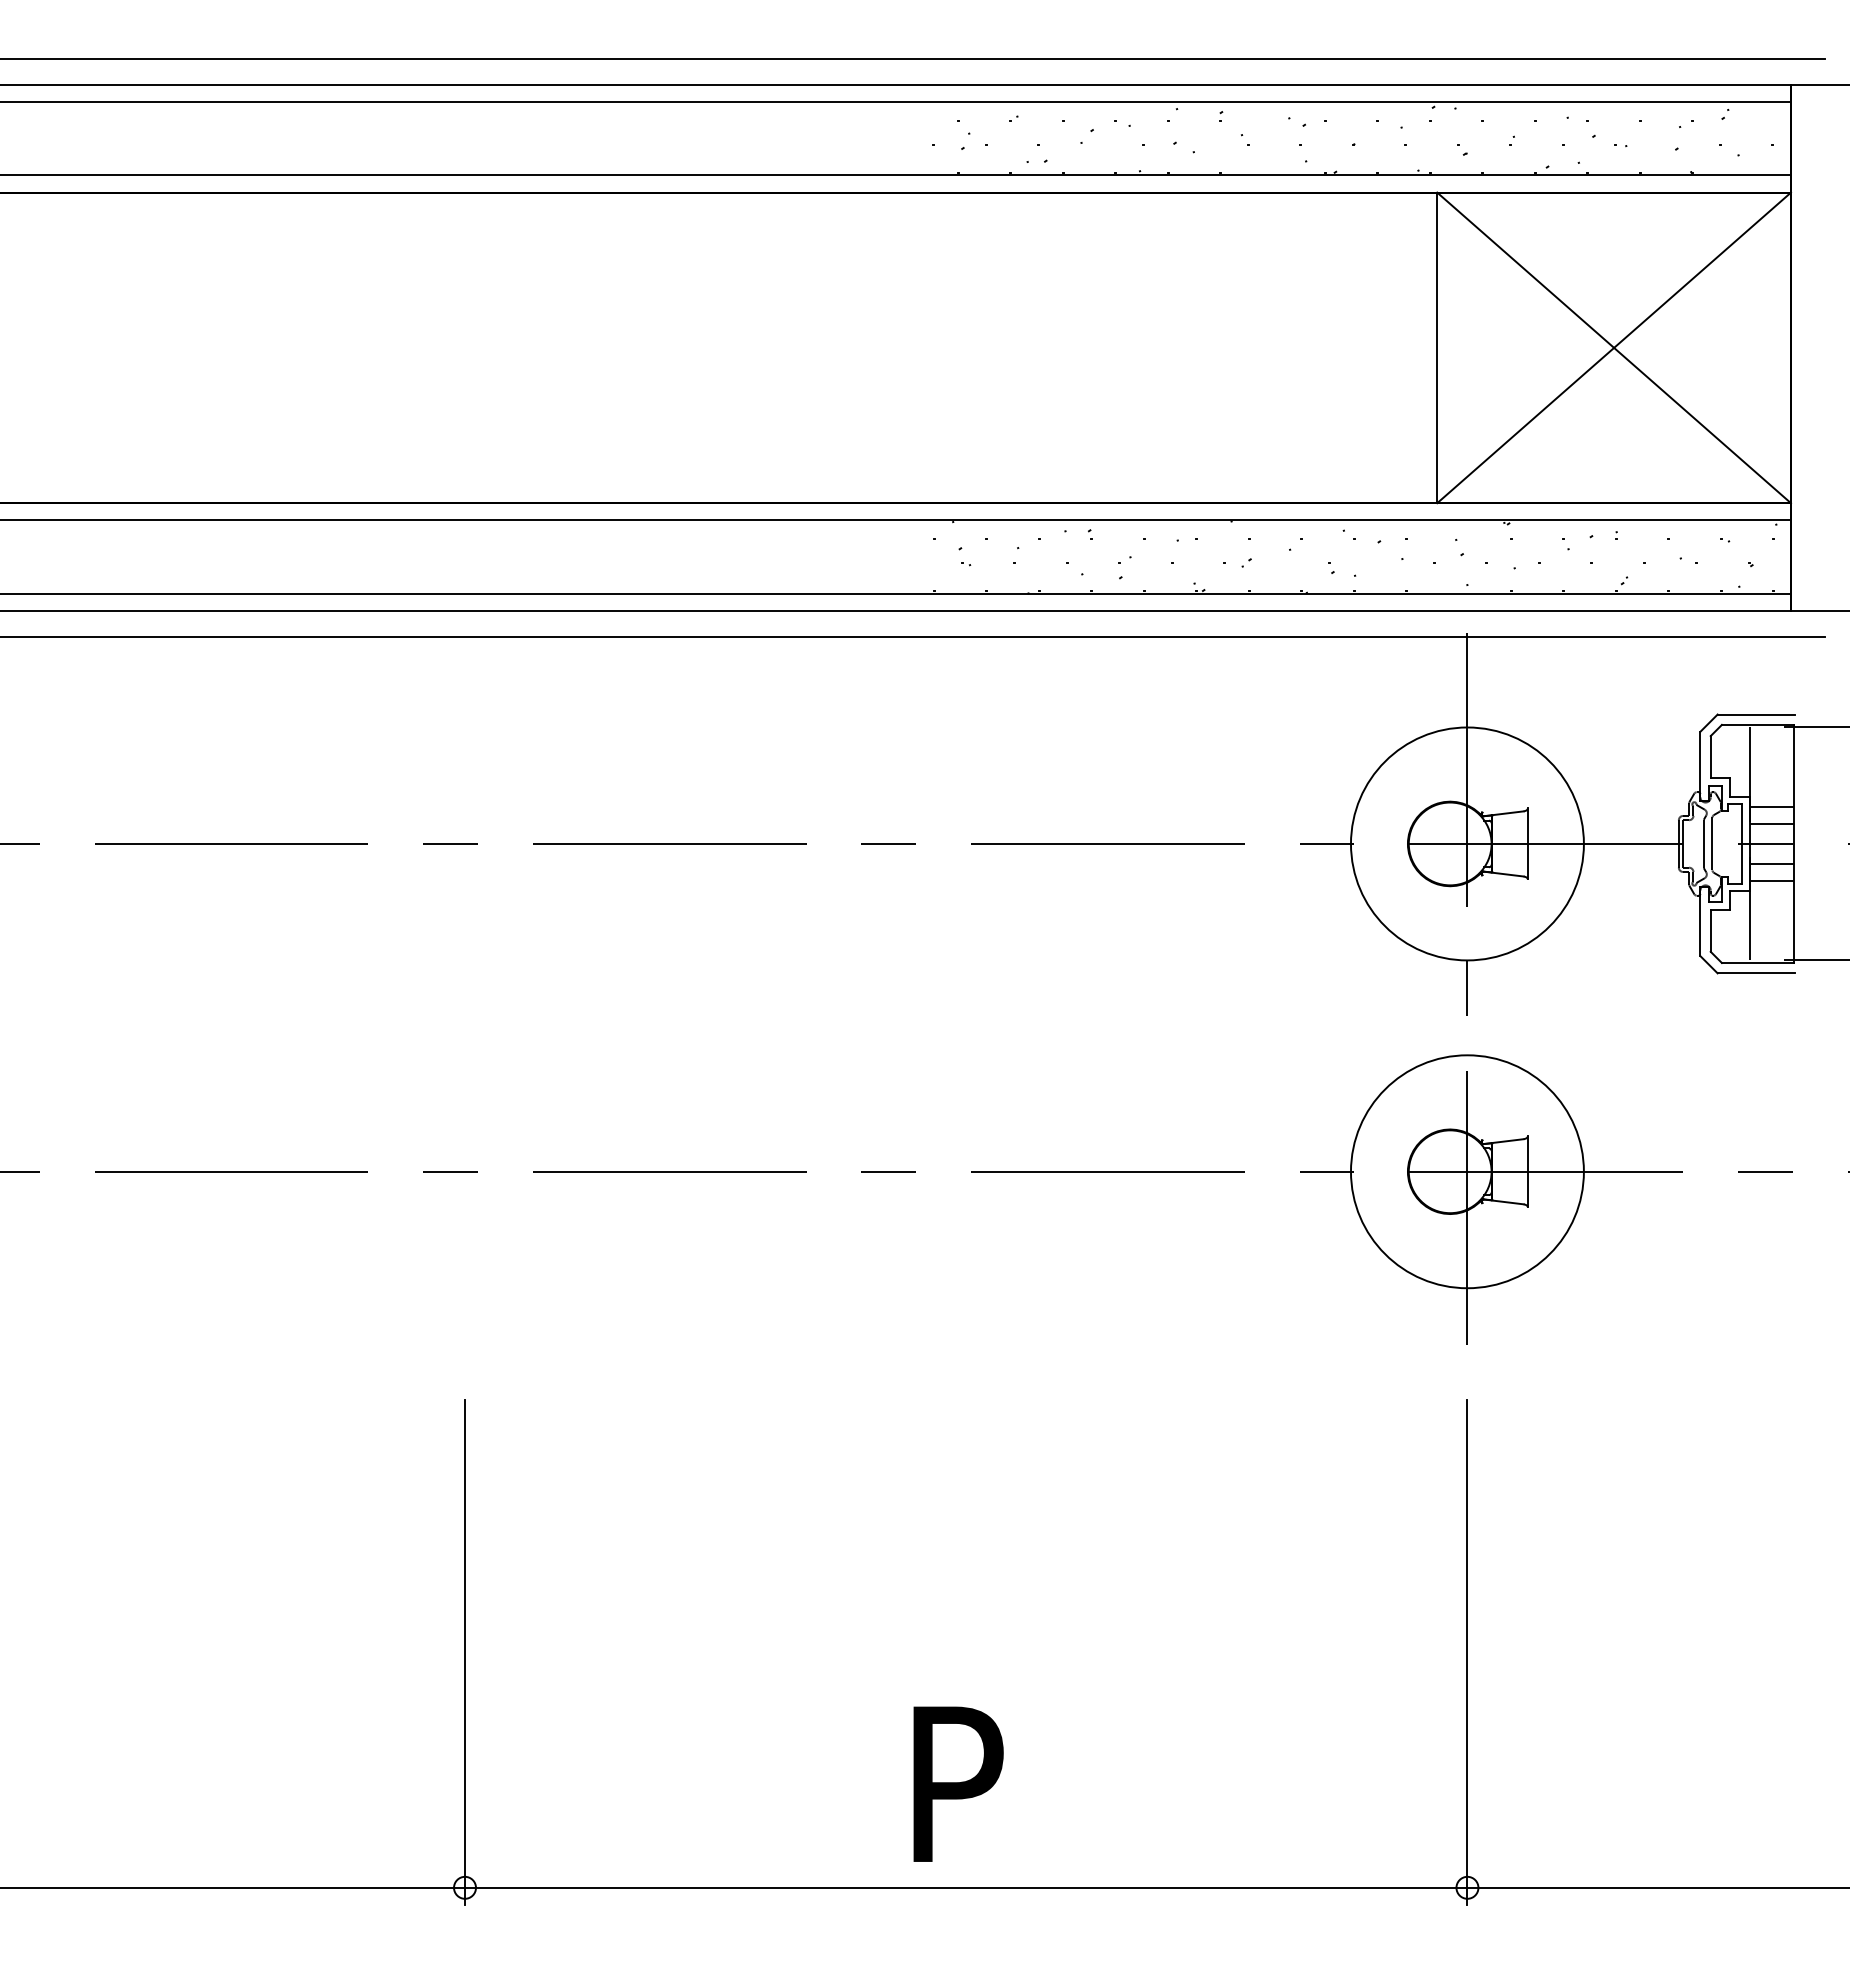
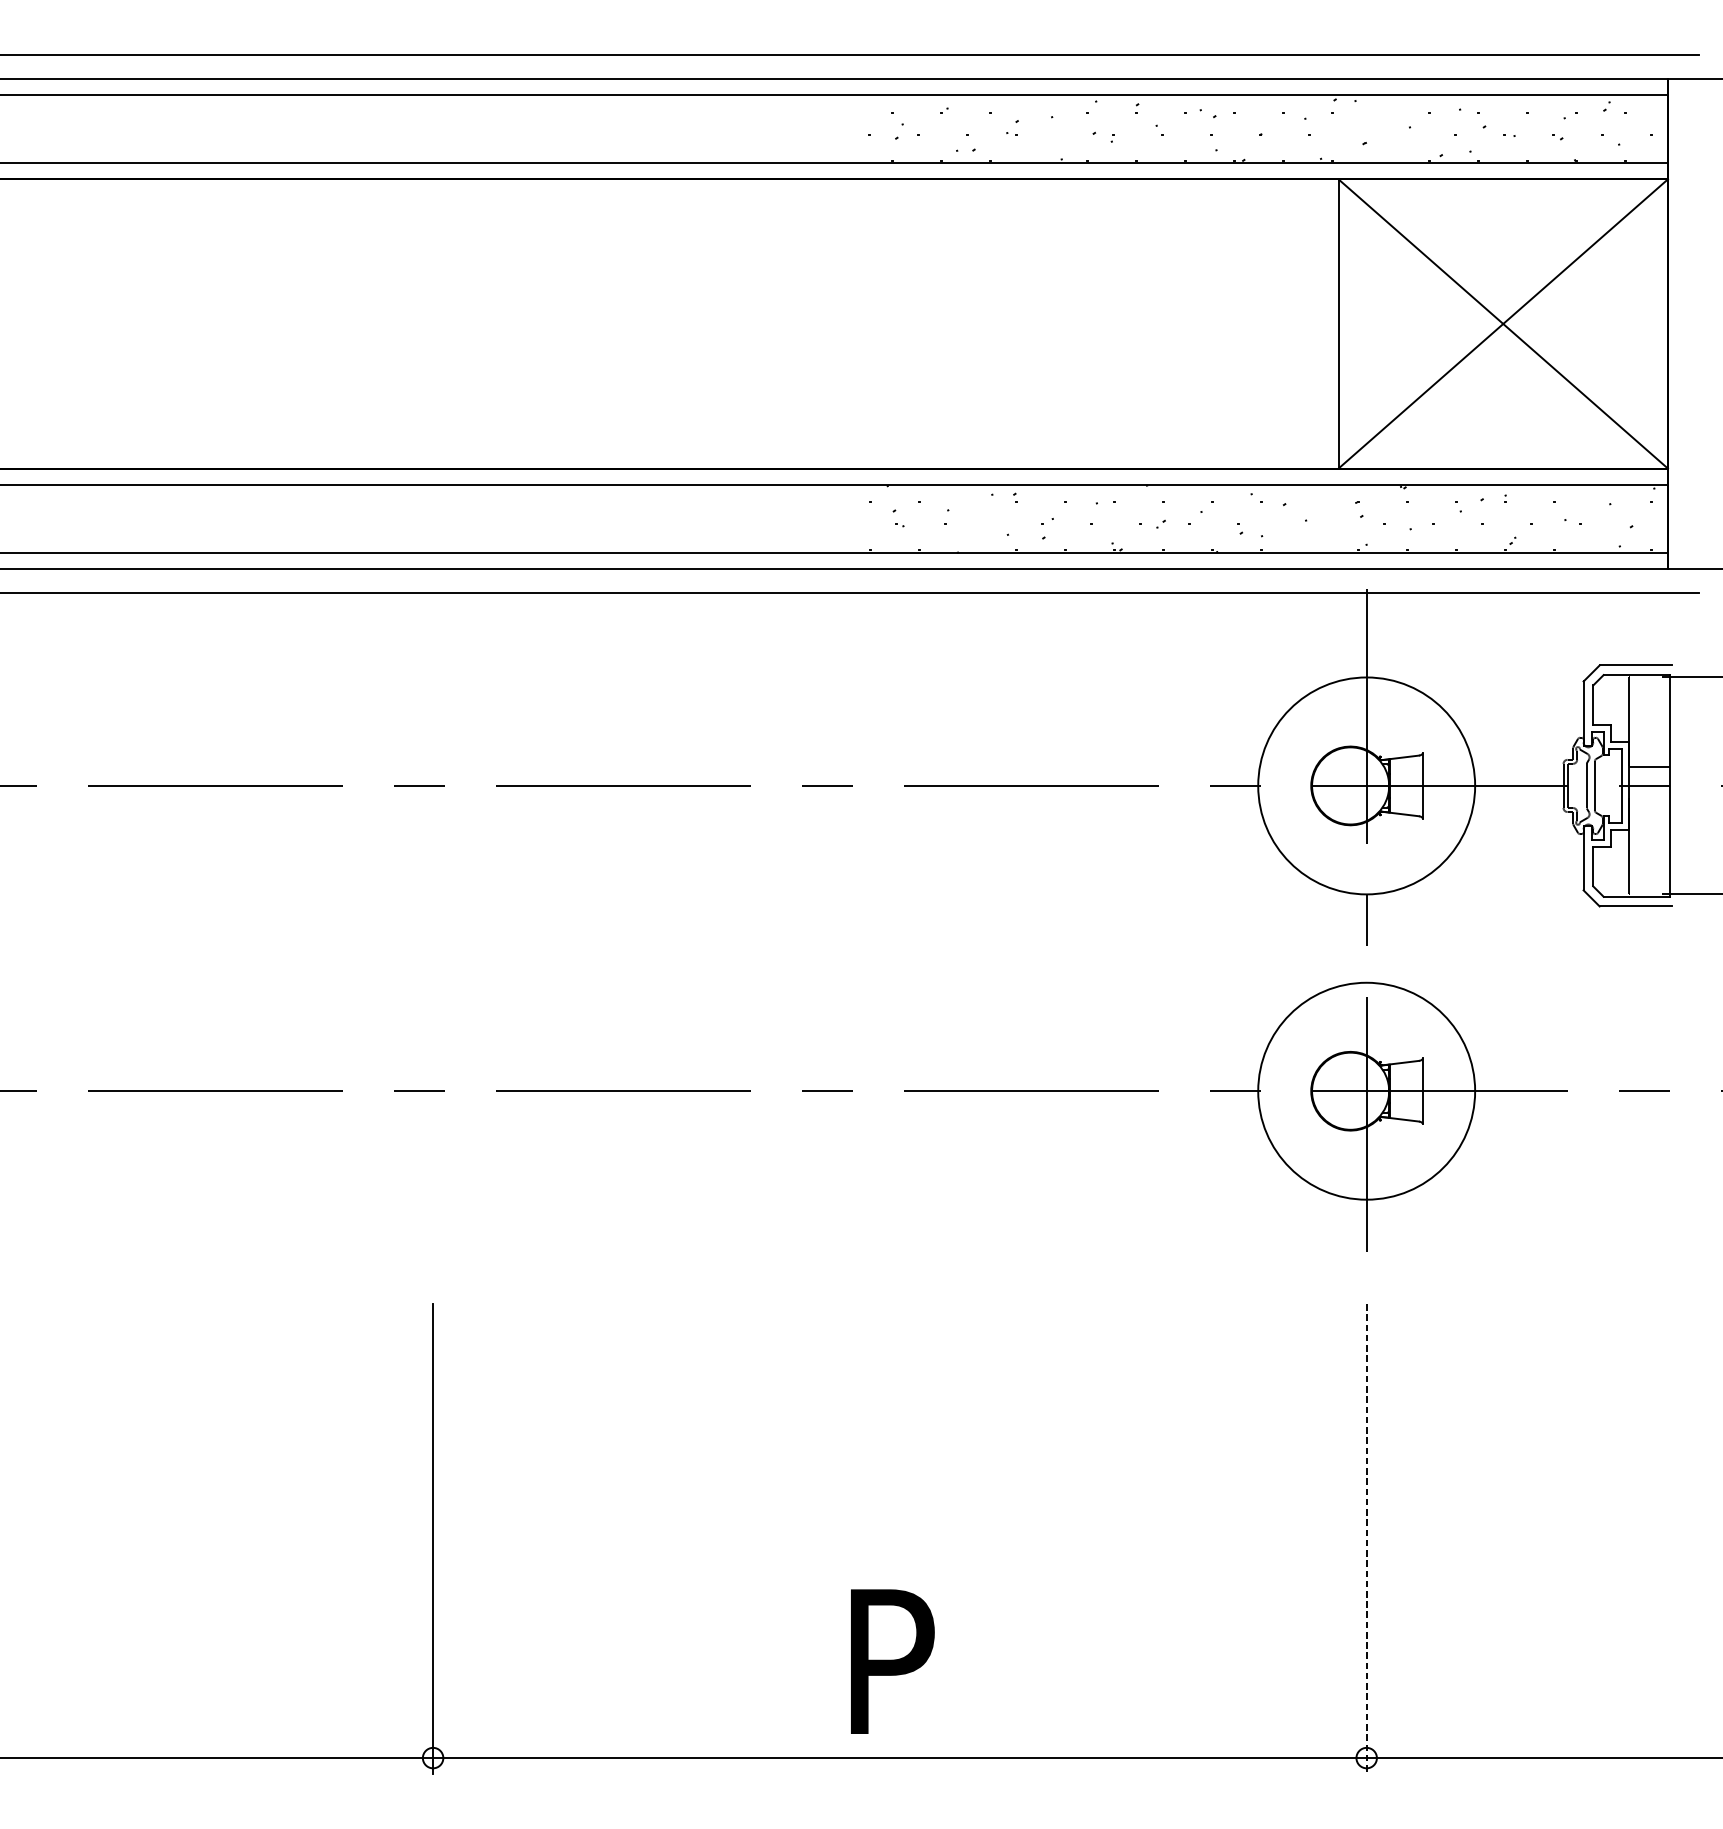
line: (1771, 806) -> (1649, 751), removed
line: (1771, 863) -> (1649, 804), removed
line: (1771, 881) -> (1649, 820), removed
line: (1467, 1653) -> (1366, 1539), solid -> dashed

